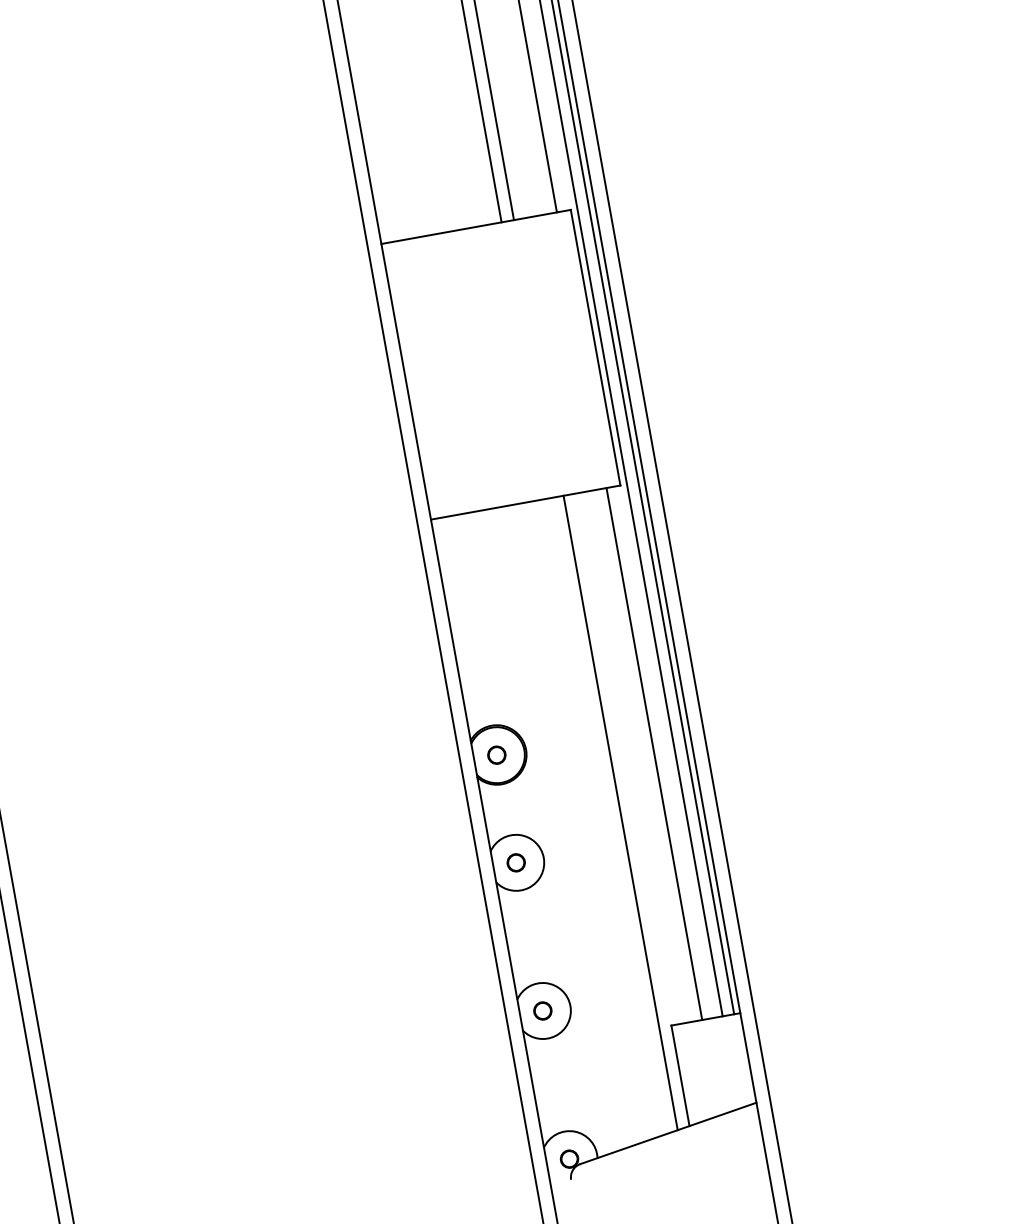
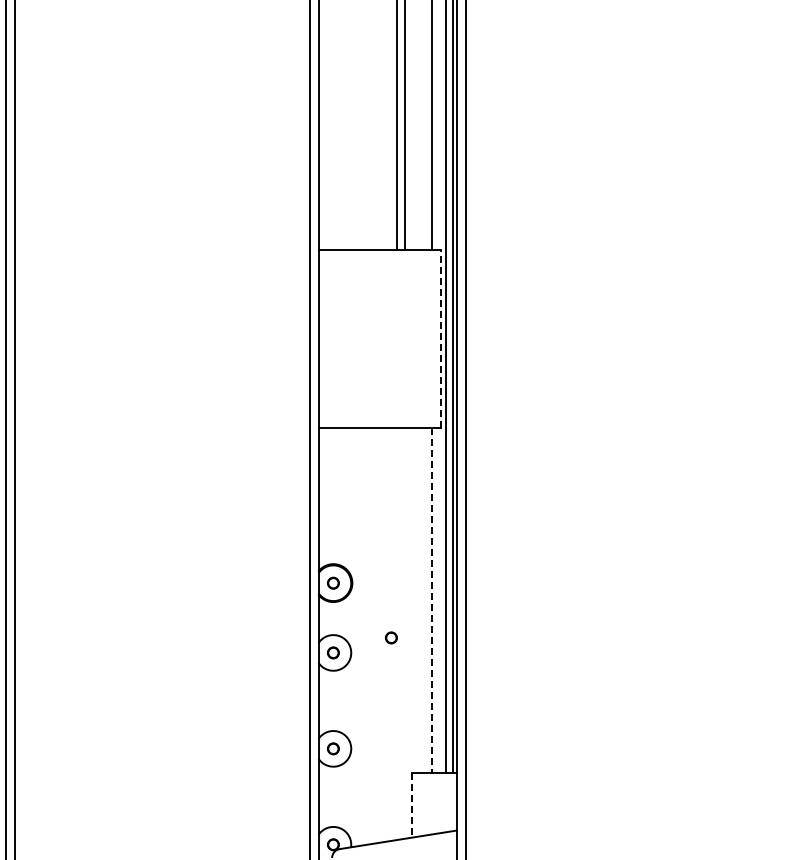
line: (595, 347) -> (441, 338), solid -> dashed
line: (654, 754) -> (432, 600), solid -> dashed
line: (620, 813) -> (404, 633), removed
circle: (601, 822) -> (391, 637), added
line: (680, 1076) -> (412, 805), solid -> dashed

